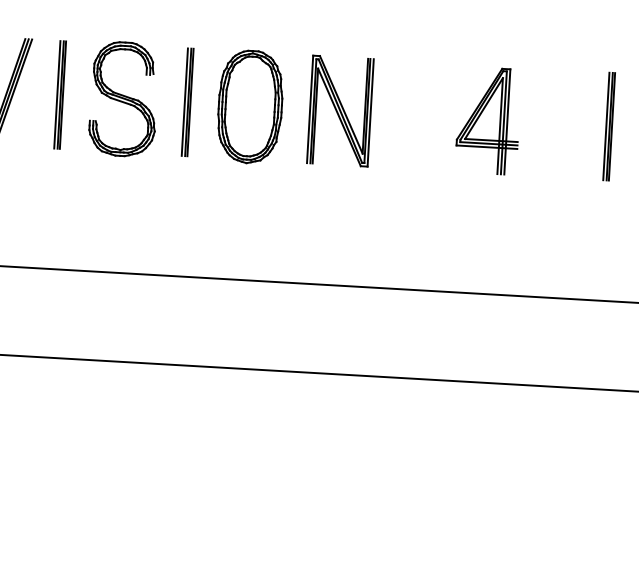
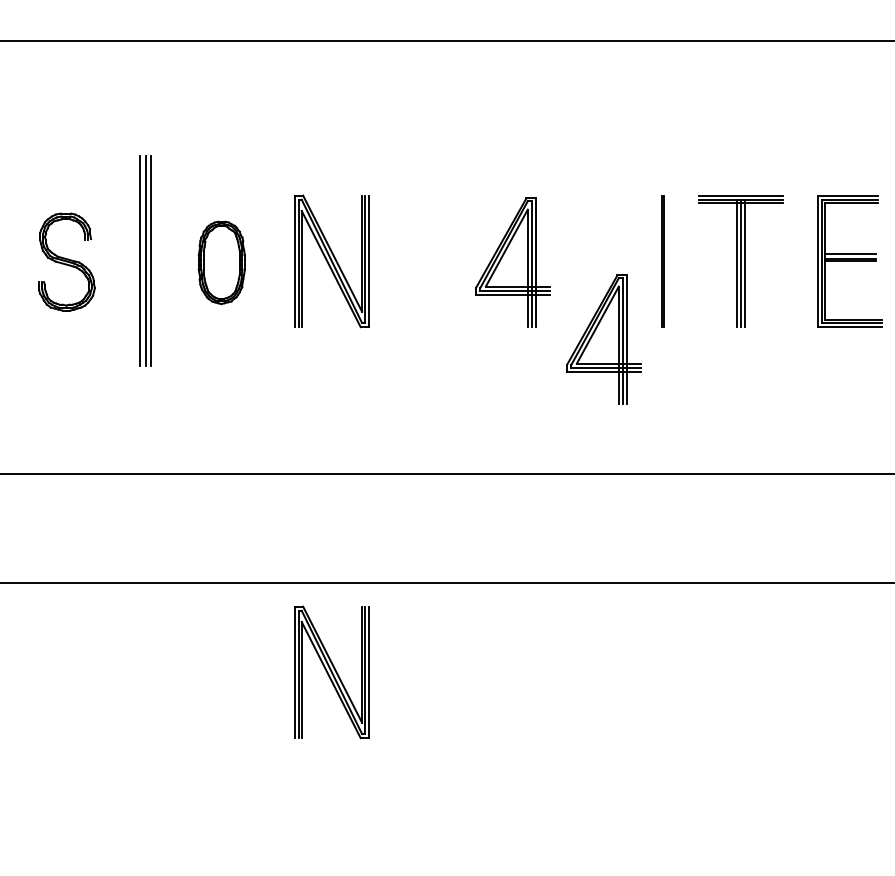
part: (123, 98) -> (66, 261), size x0.7
part: (187, 102) -> (144, 261), size x1.6
part: (250, 106) -> (221, 262), size x0.6
line: (606, 126) -> (657, 261), removed
part: (558, 187) -> (603, 339), added
part: (320, 447) -> (331, 672), added

